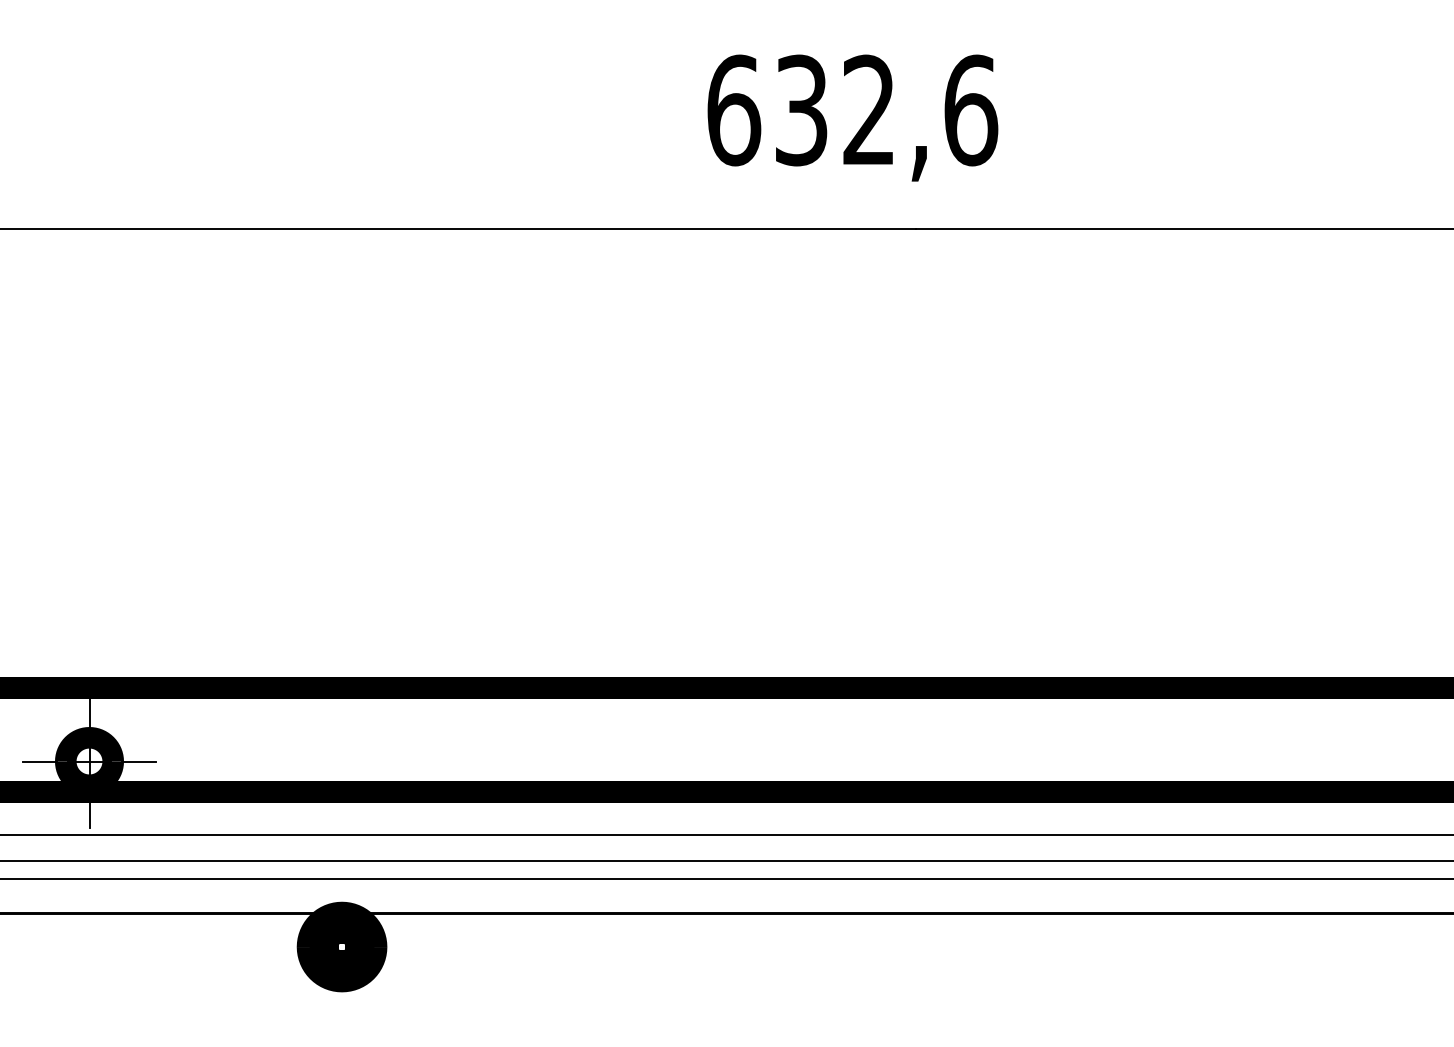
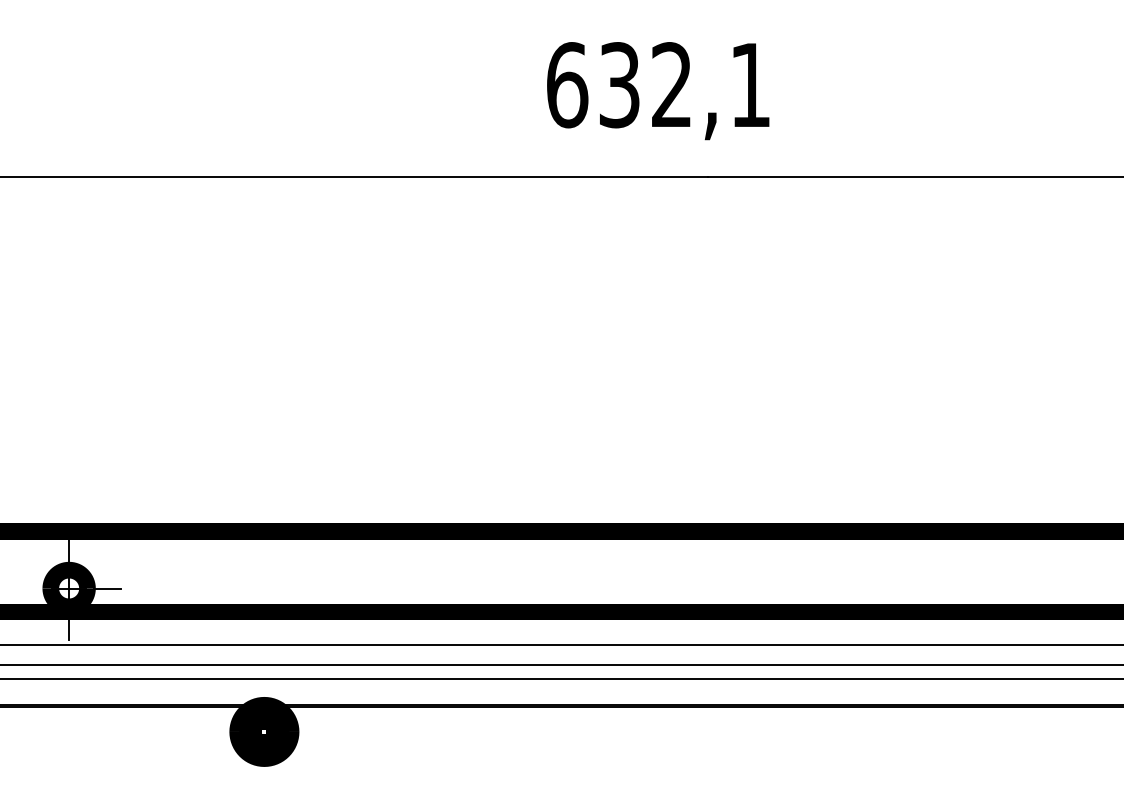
text: (971, 110) -> (751, 85), 632,6 -> 632,1
line: (39, 761) -> (30, 588), removed

